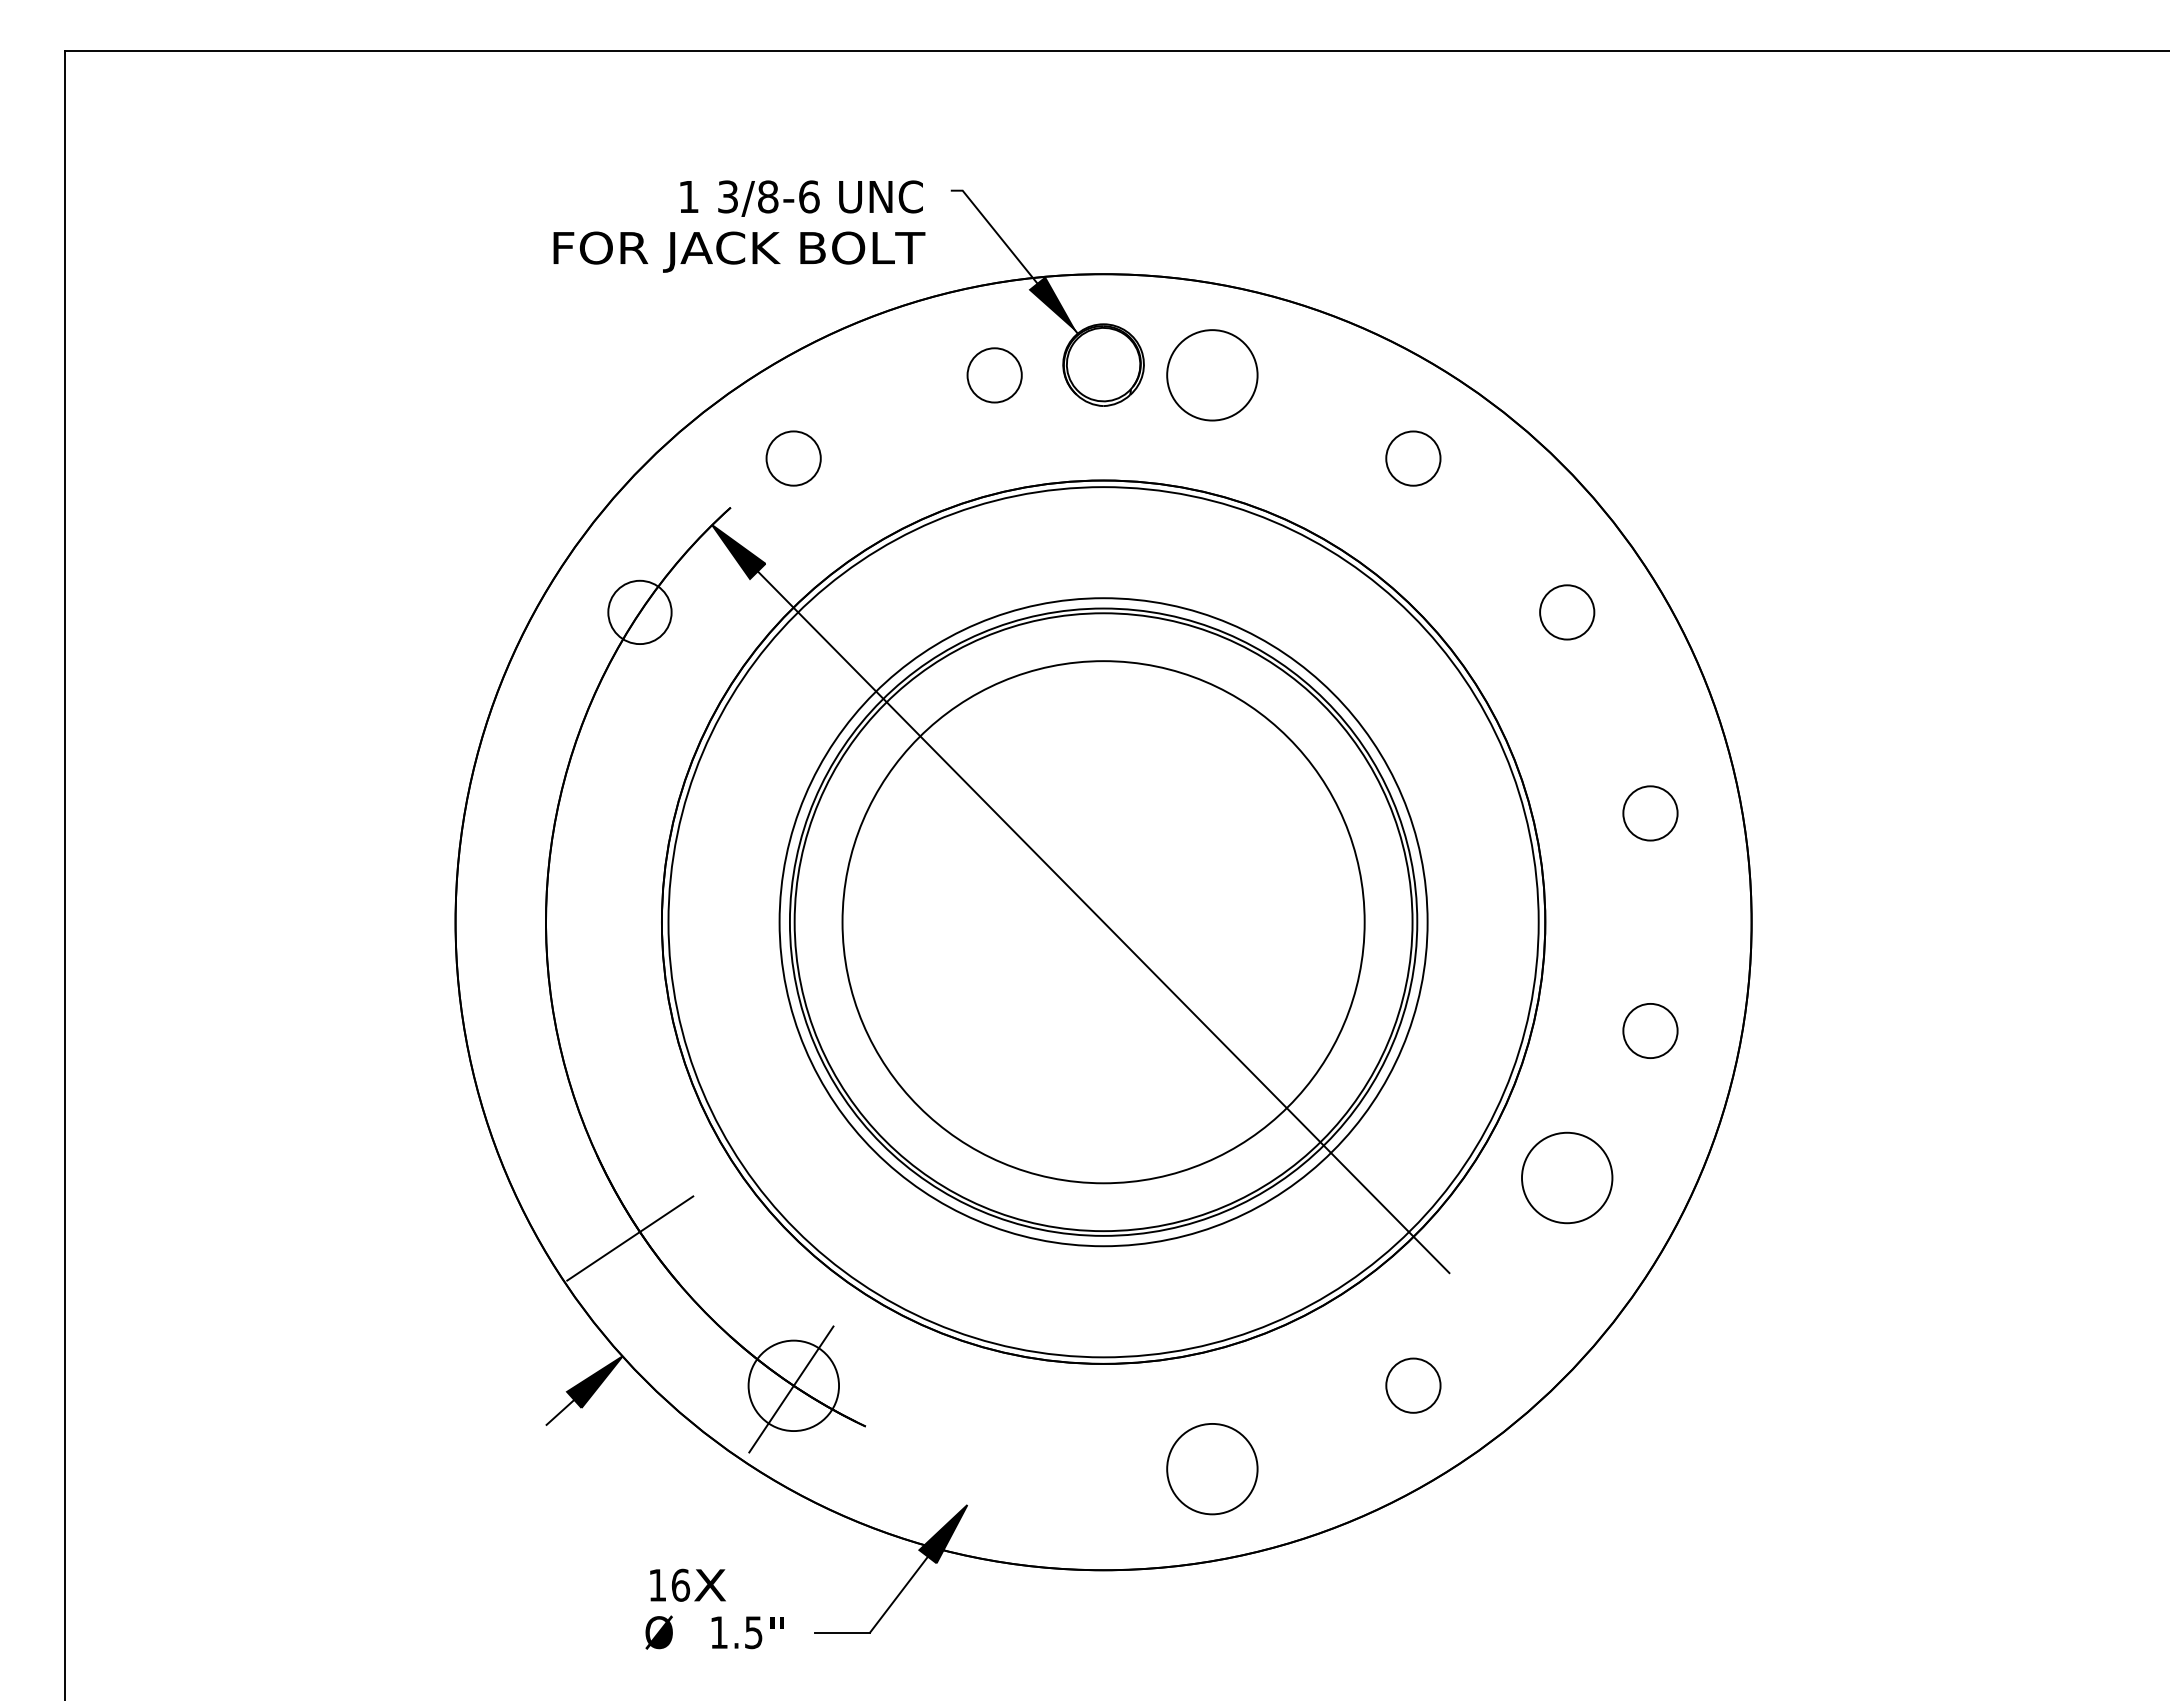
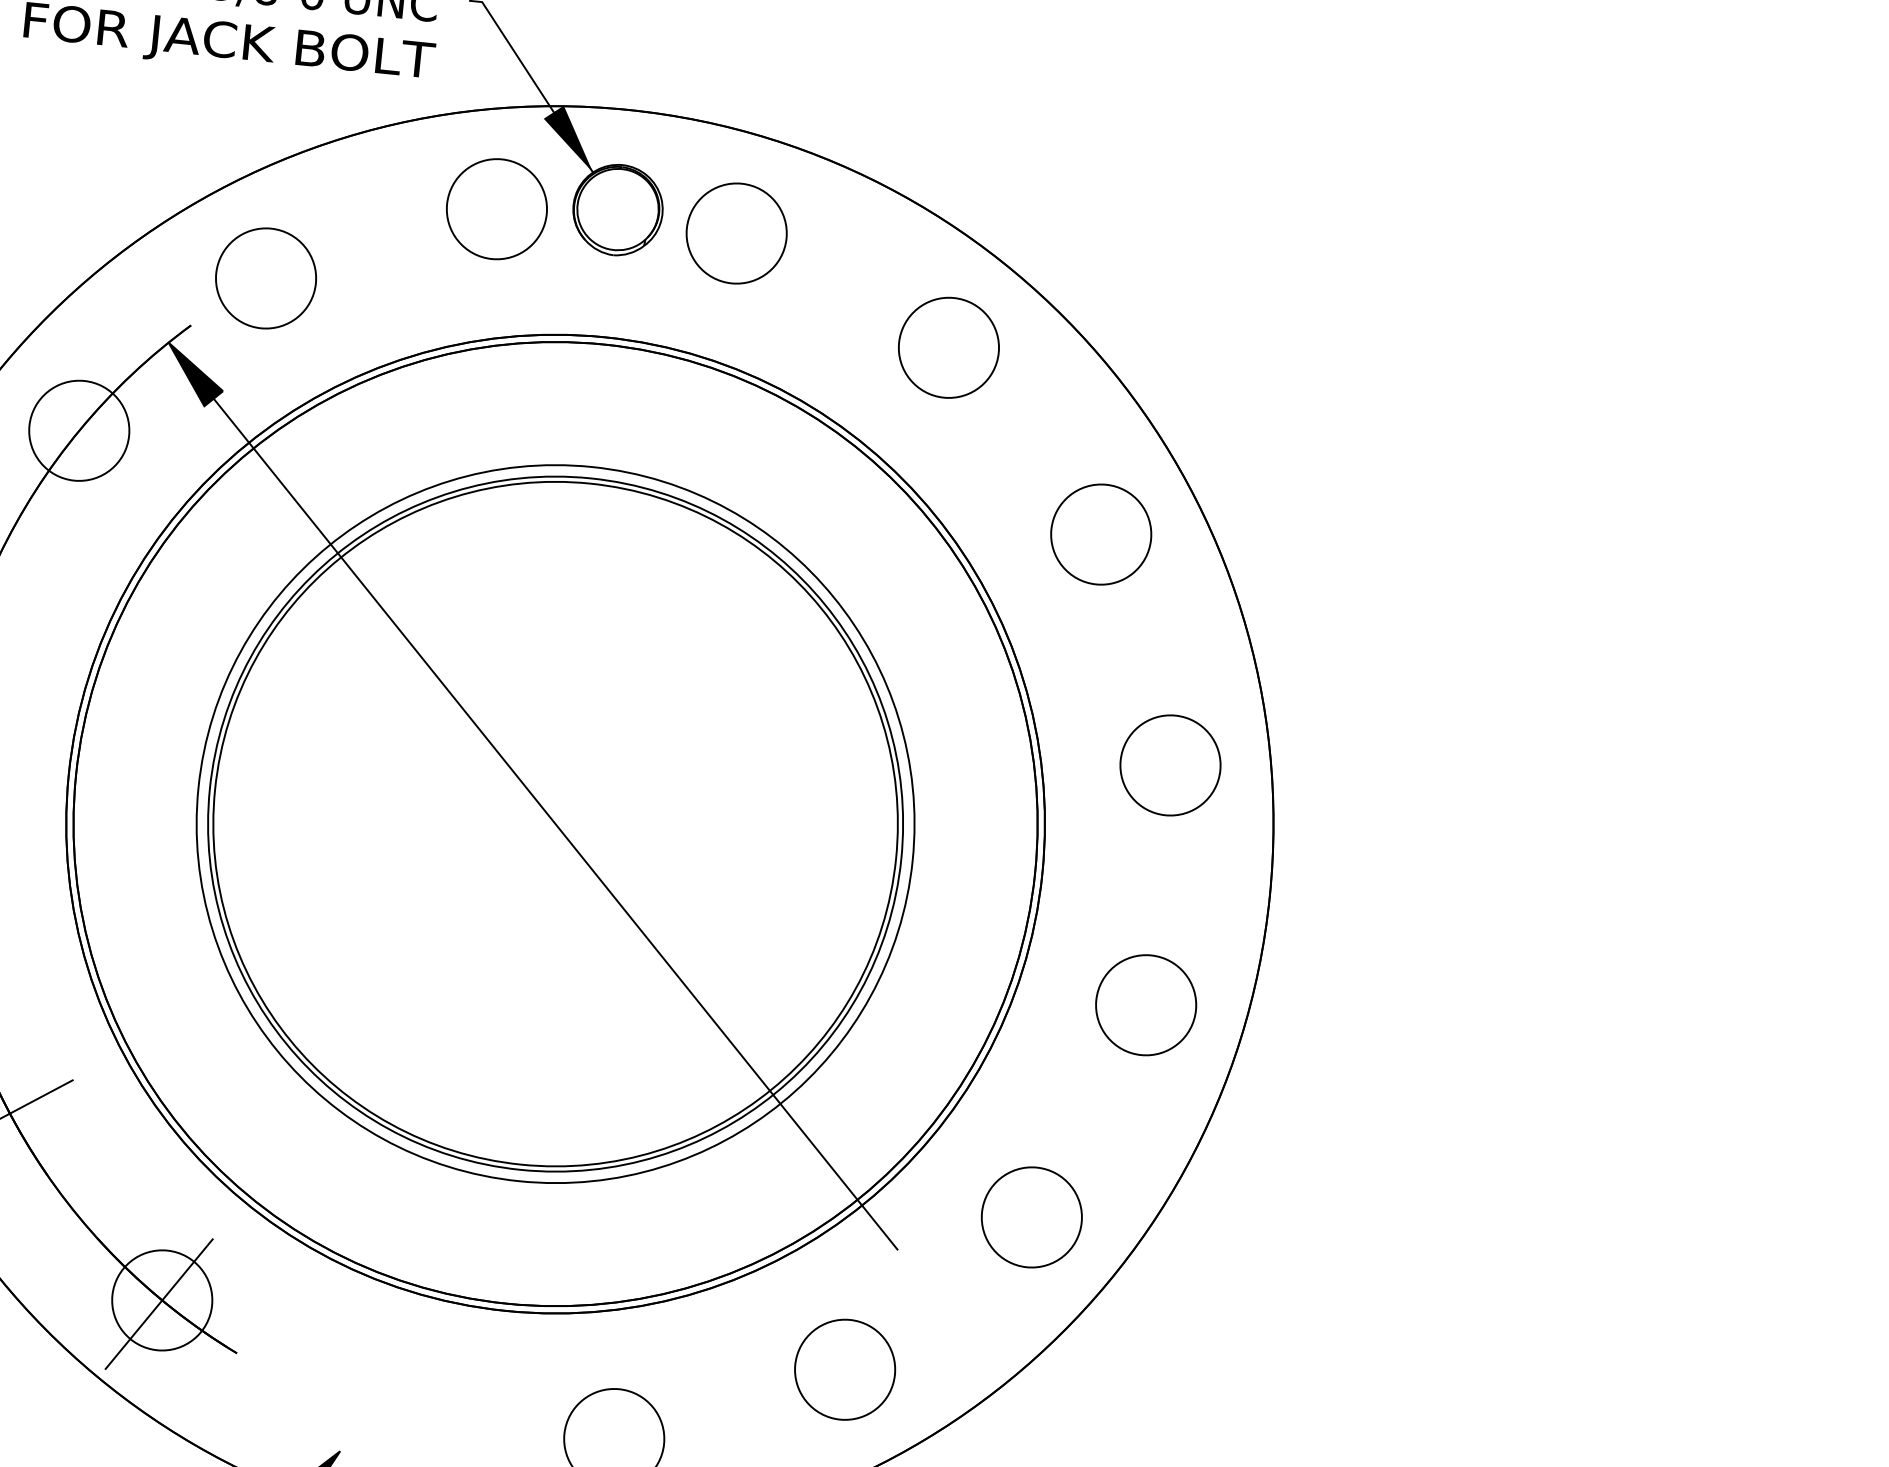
circle: (994, 375) -> (496, 209), size x1.67
circle: (793, 458) -> (265, 278), size x1.67
circle: (1413, 458) -> (949, 347), size x1.67
circle: (639, 612) -> (78, 430), size x1.43
circle: (1567, 612) -> (1101, 534), size x1.67
circle: (1650, 813) -> (1170, 765), size x1.67
circle: (1103, 922) -> (555, 824), size x1.67
circle: (1650, 1030) -> (1146, 1004), size x1.67
circle: (1567, 1177) -> (1032, 1216), moved
circle: (1413, 1385) -> (845, 1369), size x1.67

